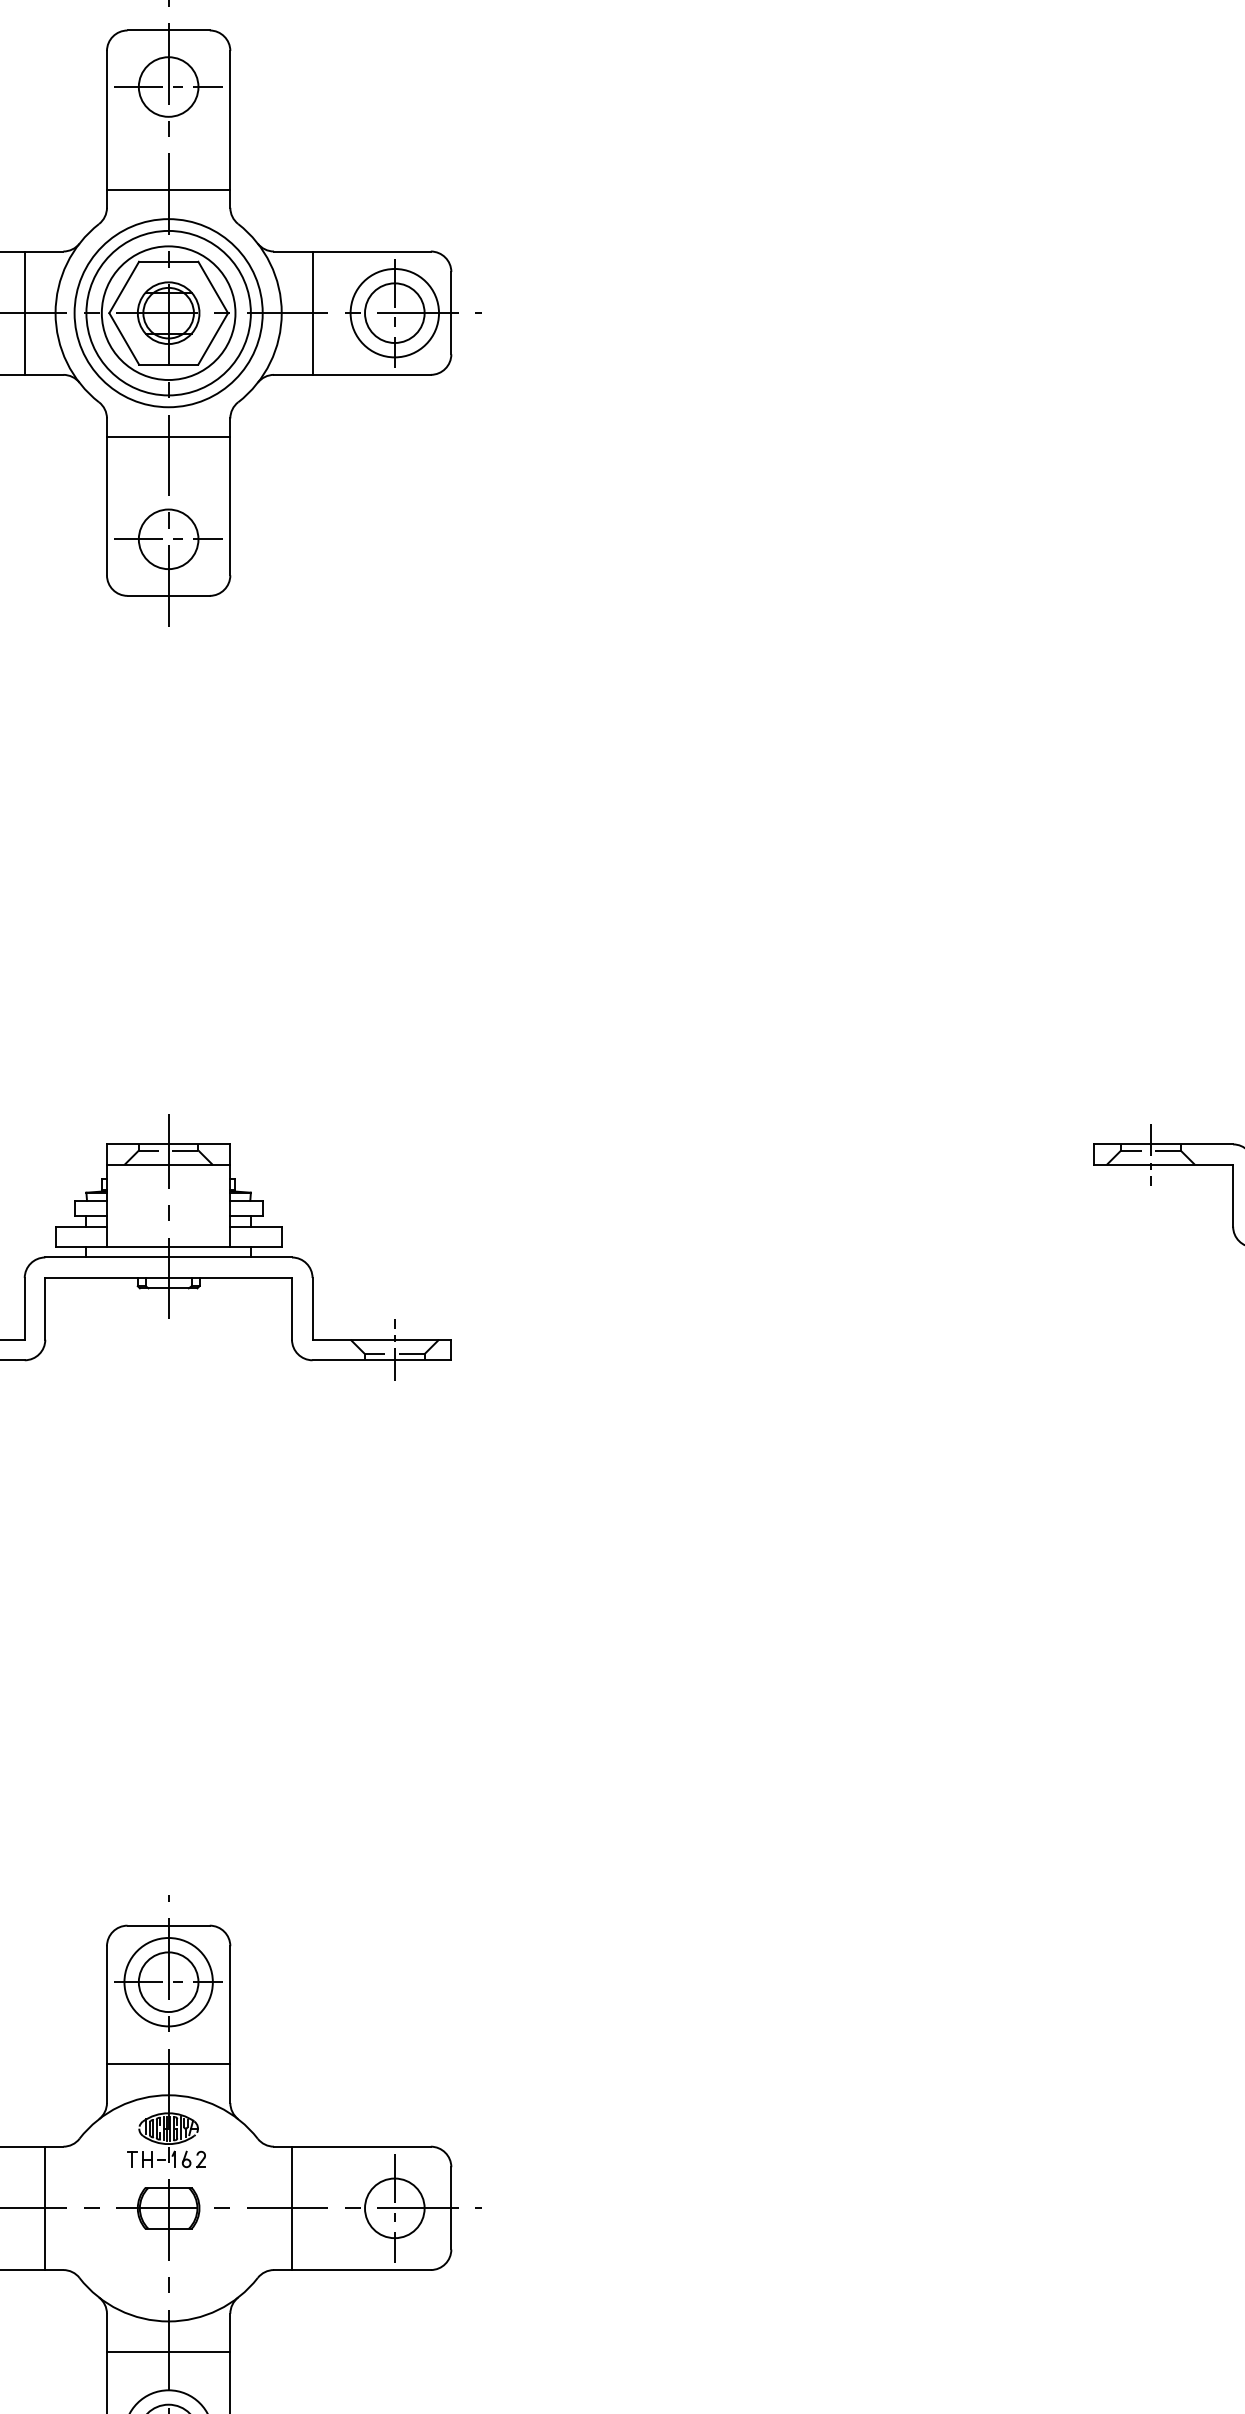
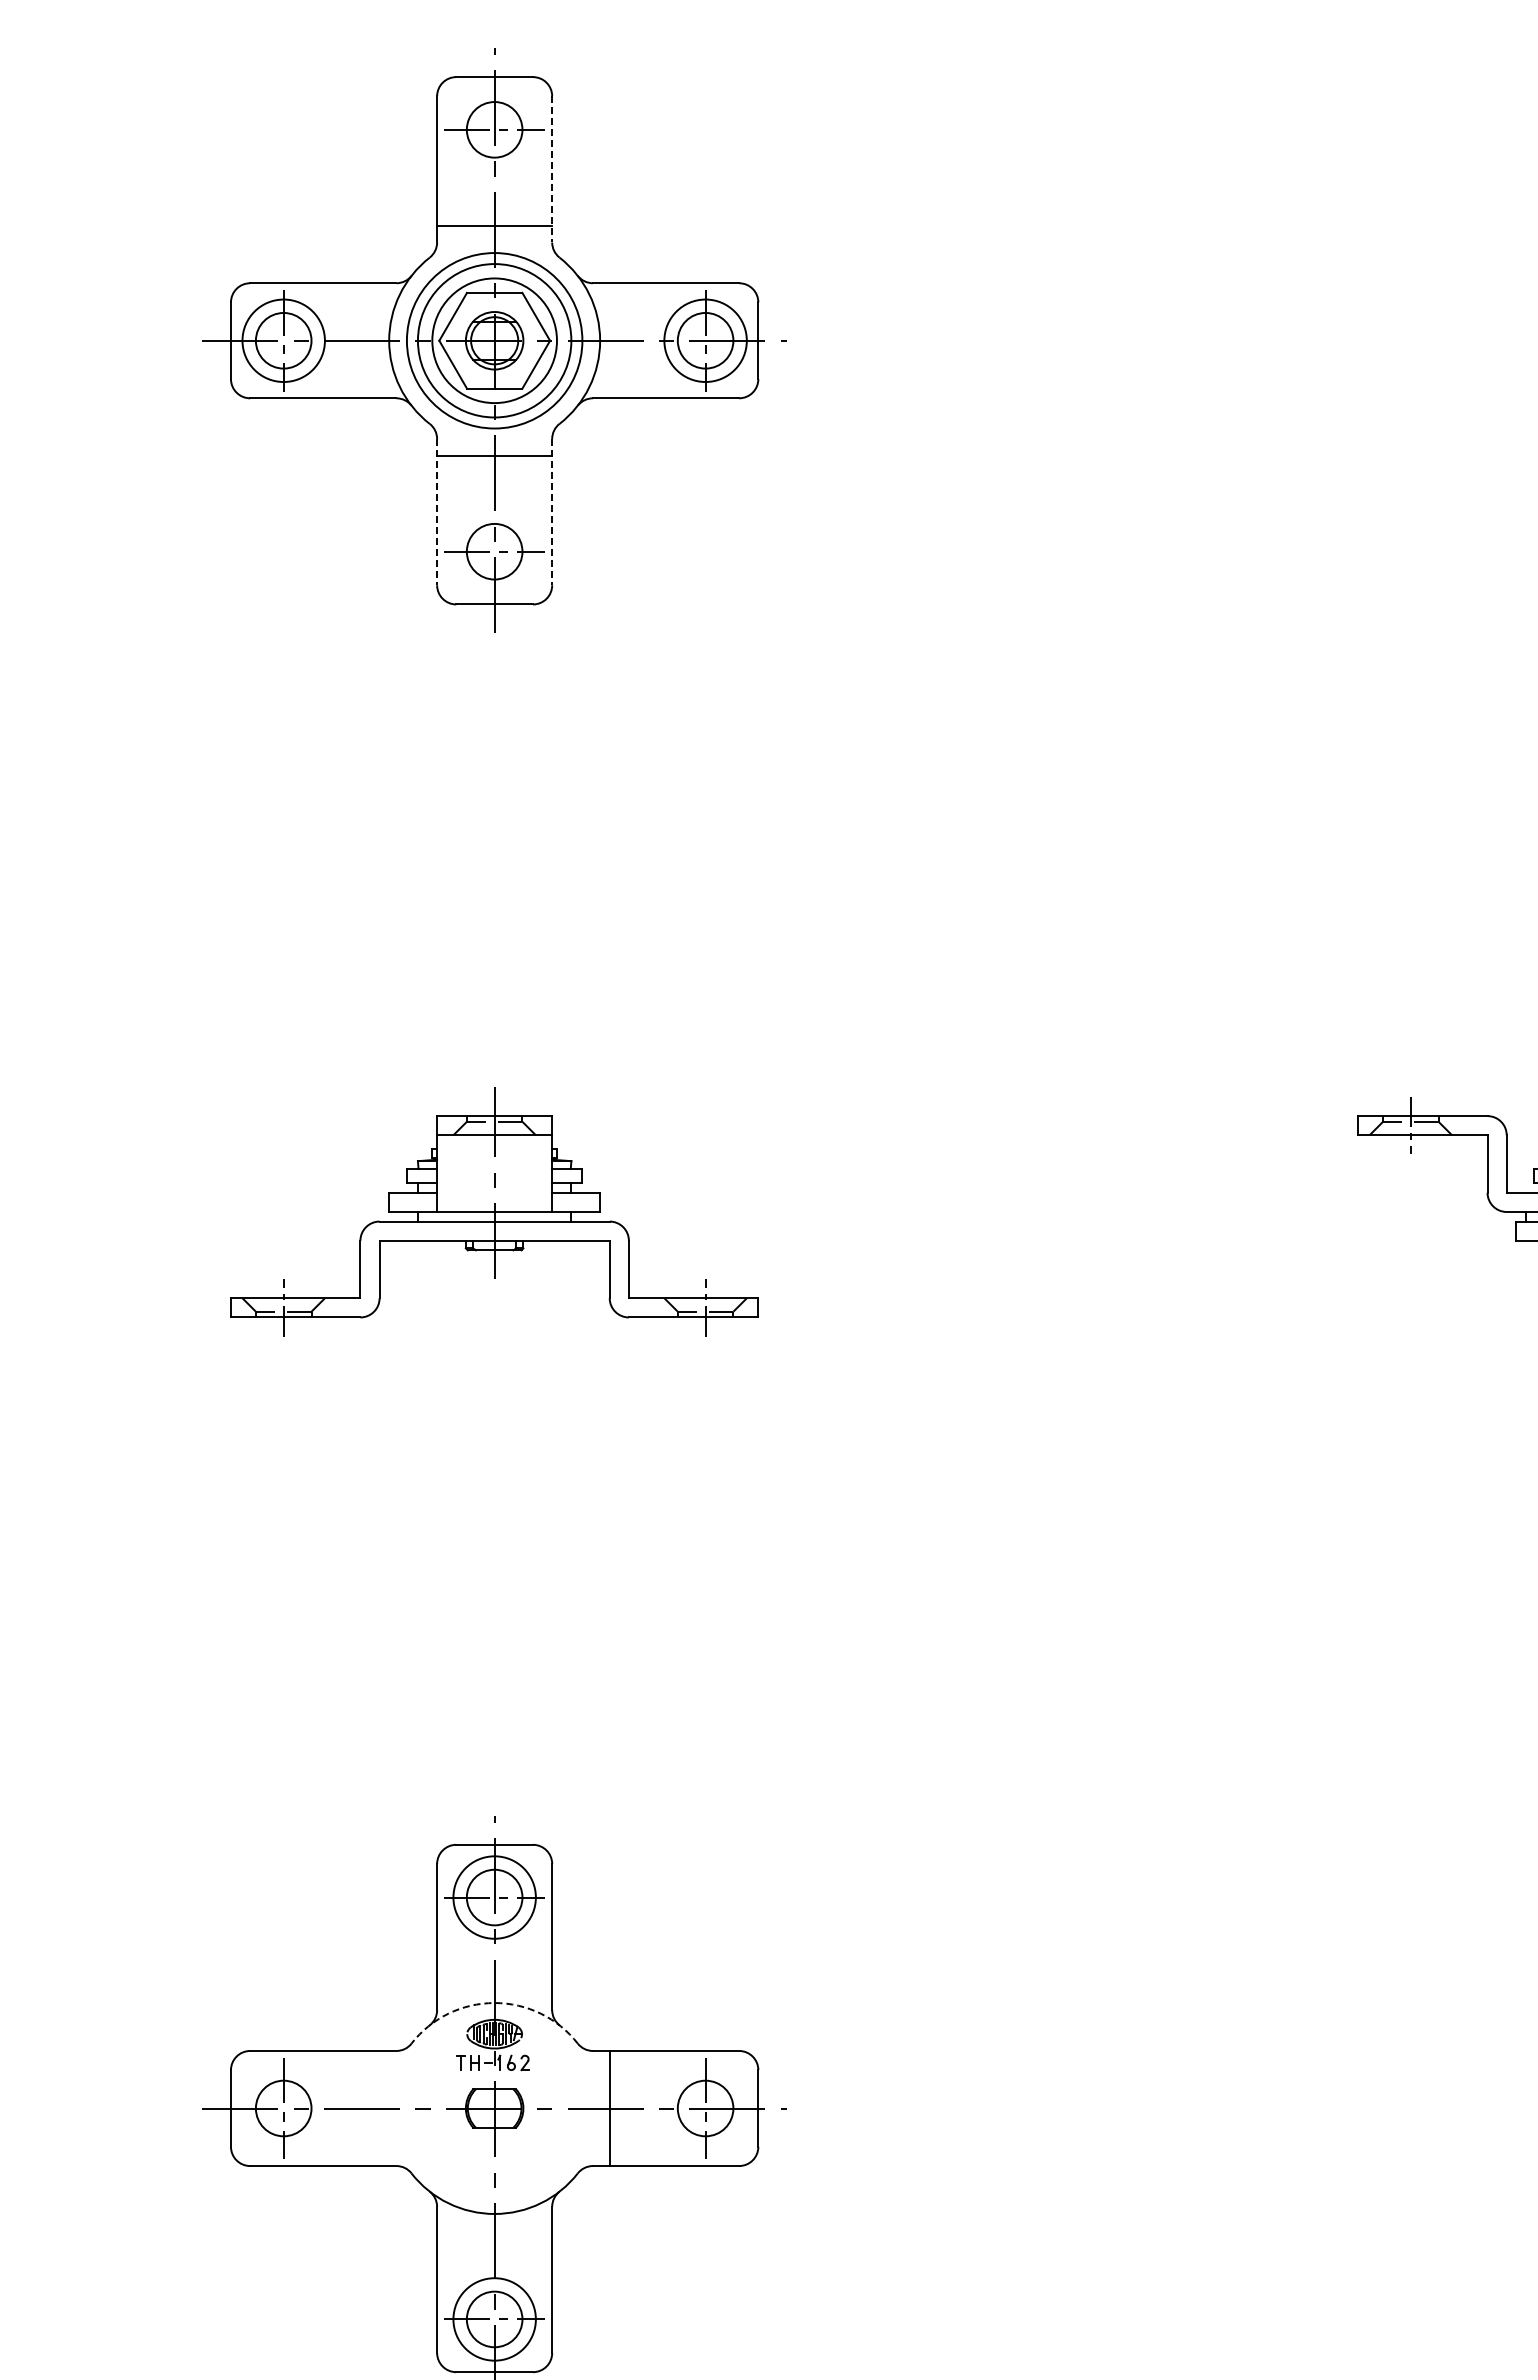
line: (230, 129) -> (552, 169), solid -> dashed
line: (24, 312) -> (360, 340), removed
line: (312, 312) -> (628, 340), removed
line: (107, 497) -> (437, 512), solid -> dashed
line: (230, 497) -> (552, 512), solid -> dashed
line: (168, 2064) -> (494, 1974), removed
arc: (168, 2095) -> (494, 2003), solid -> dashed
line: (45, 2208) -> (379, 2108), removed
line: (168, 2352) -> (494, 2242), removed

